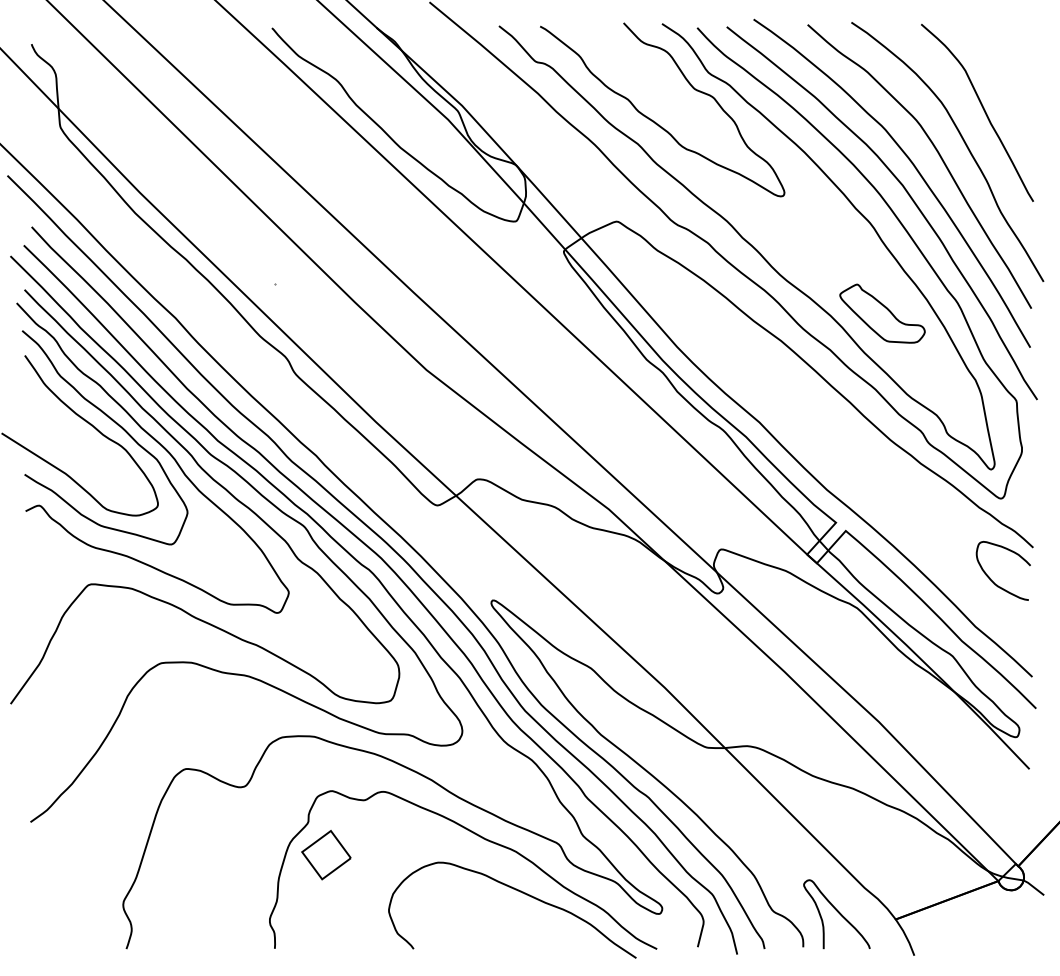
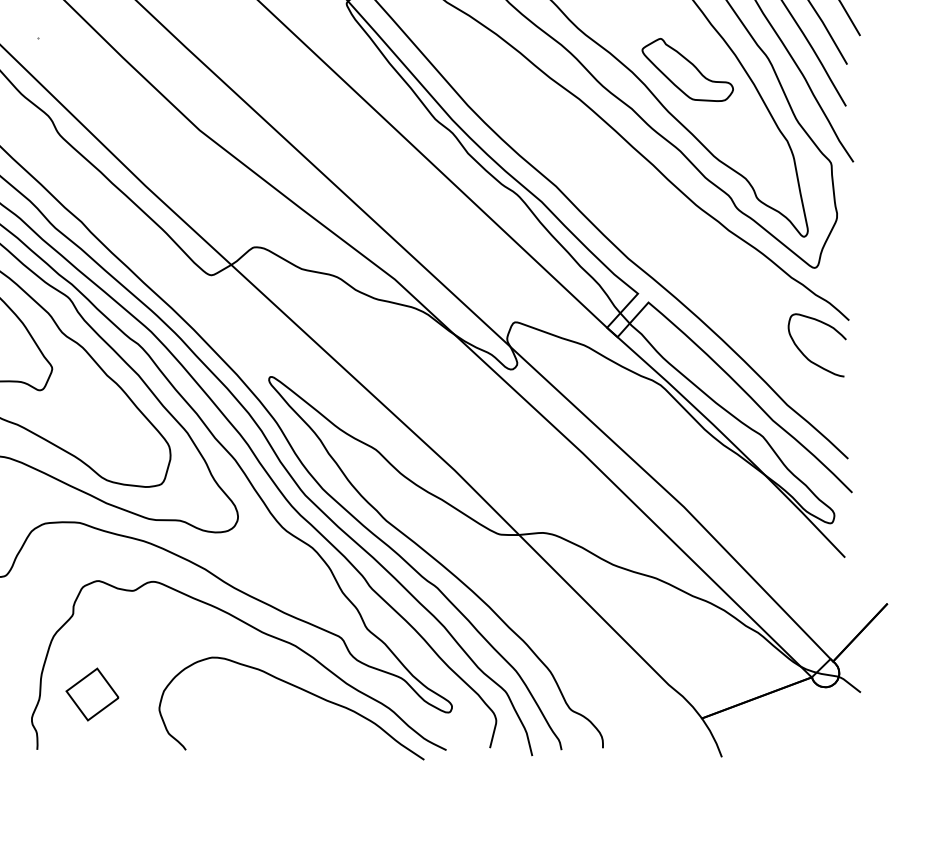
part: (326, 855) -> (92, 694), moved
curve: (837, 912) -> (639, 710), removed

